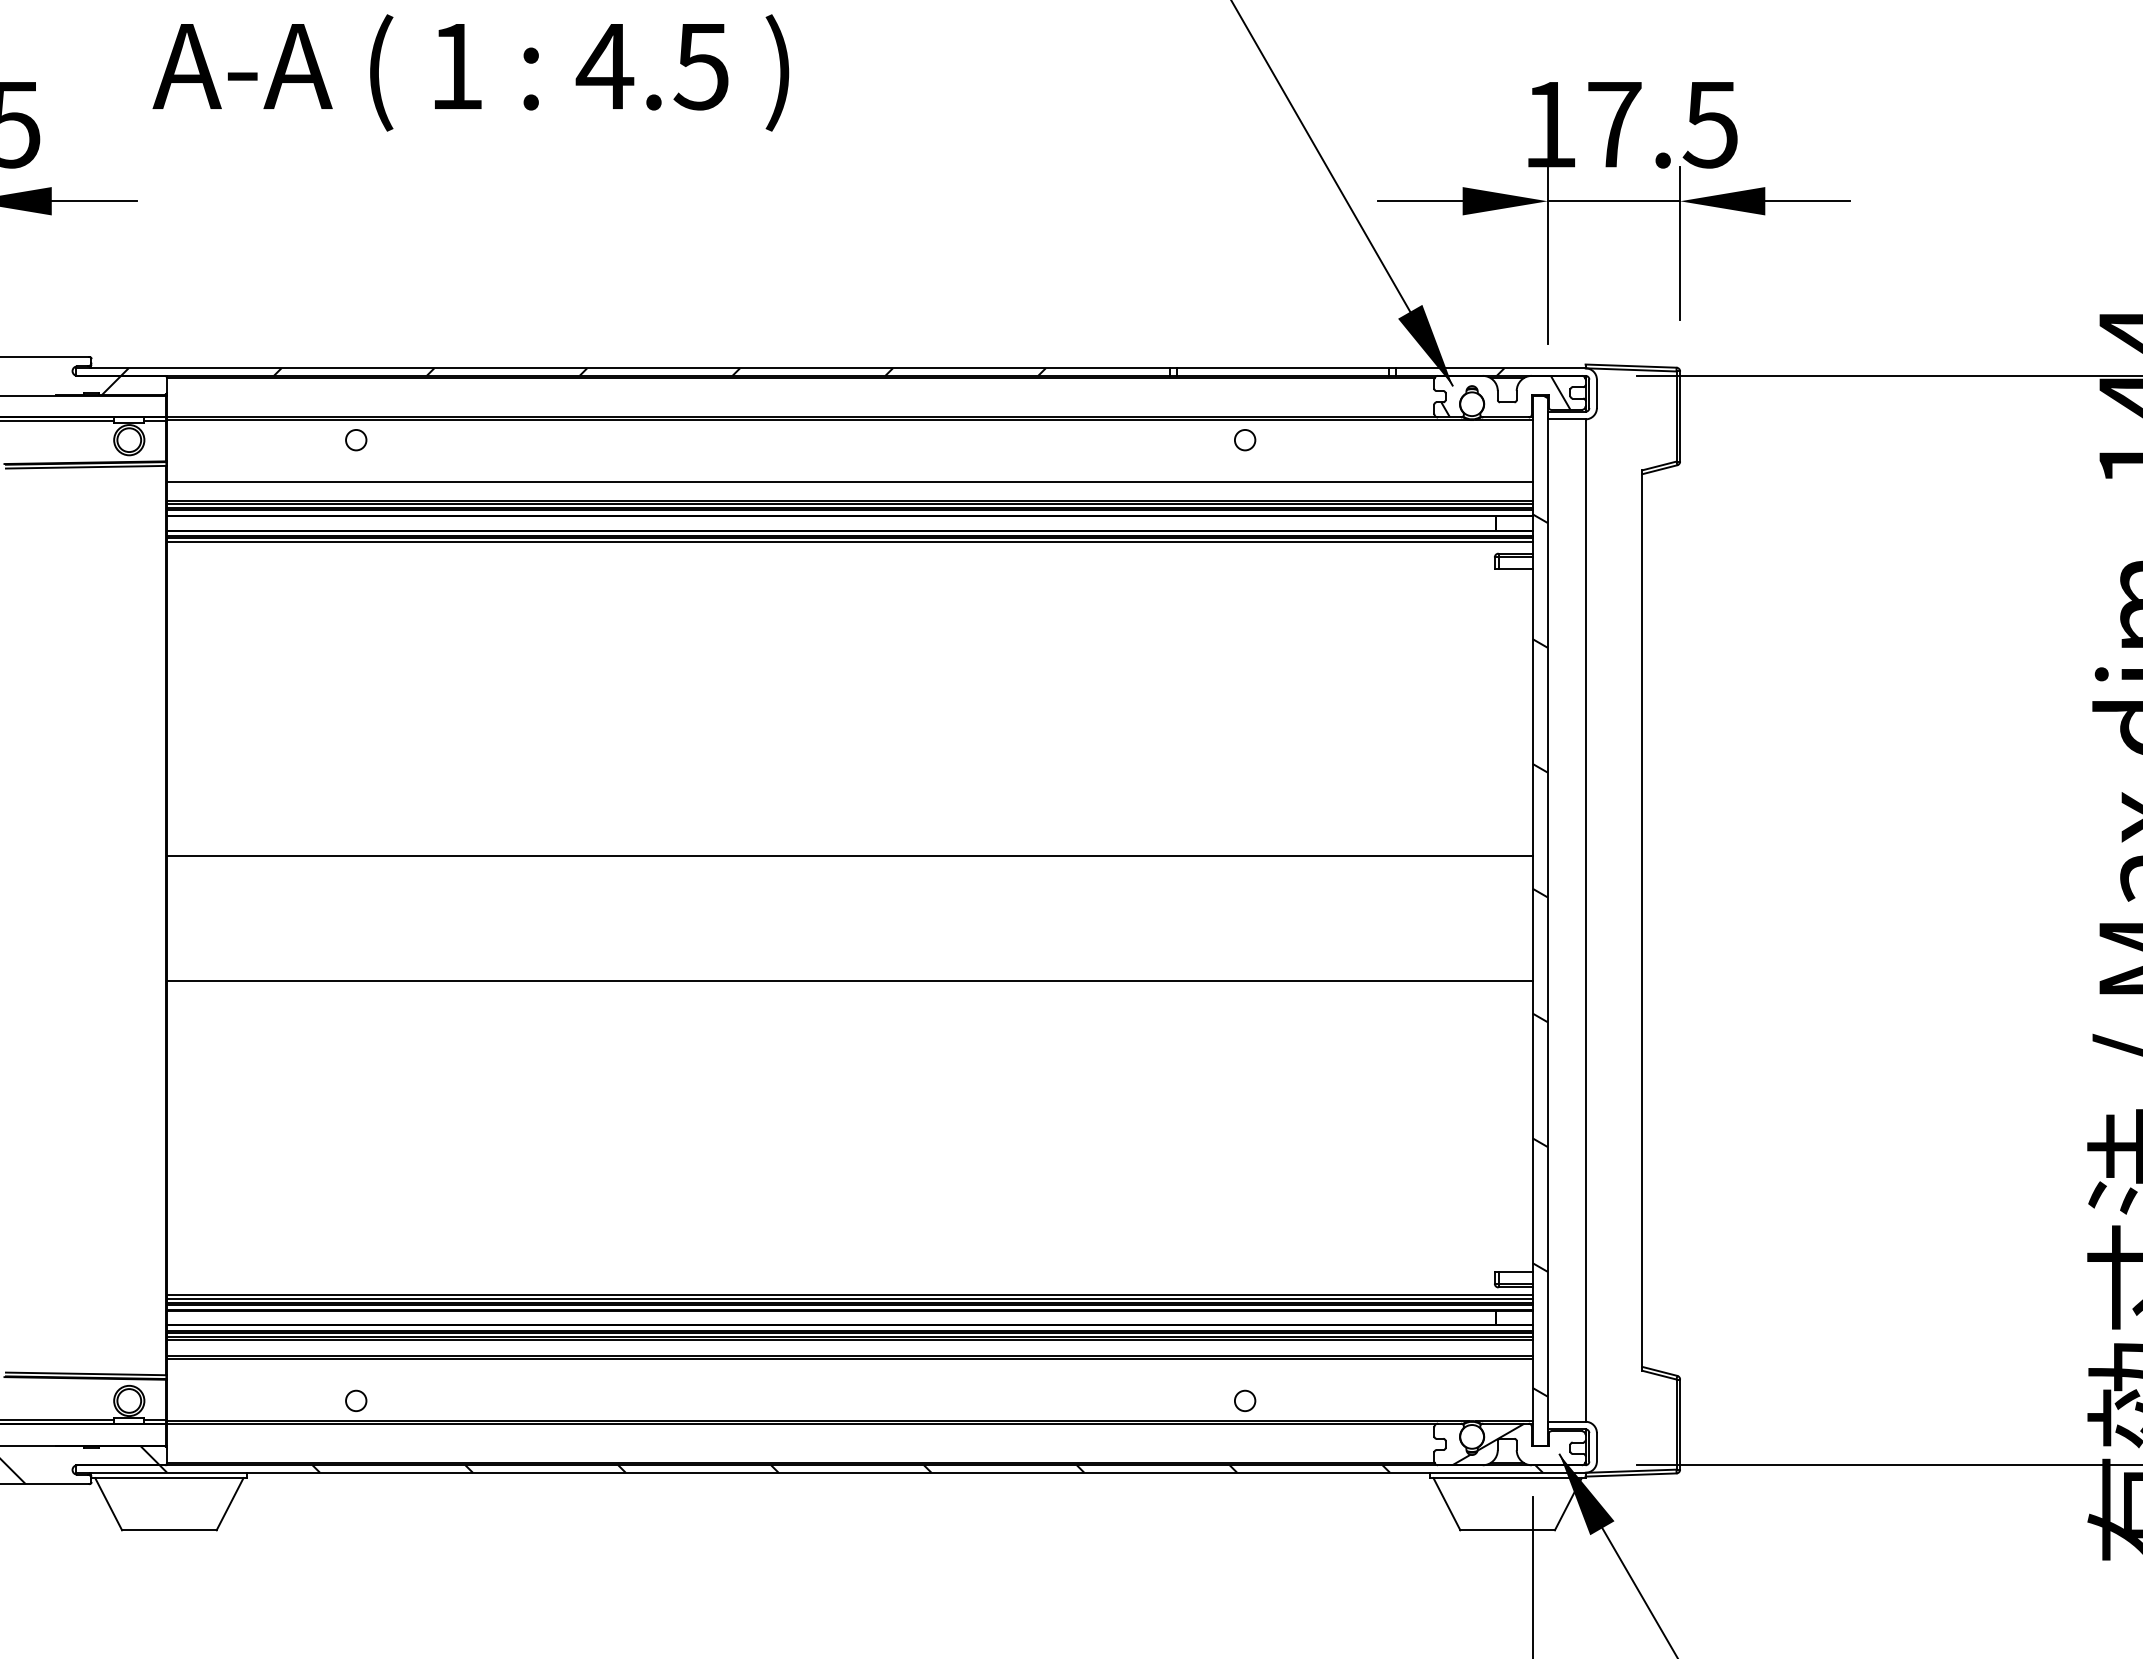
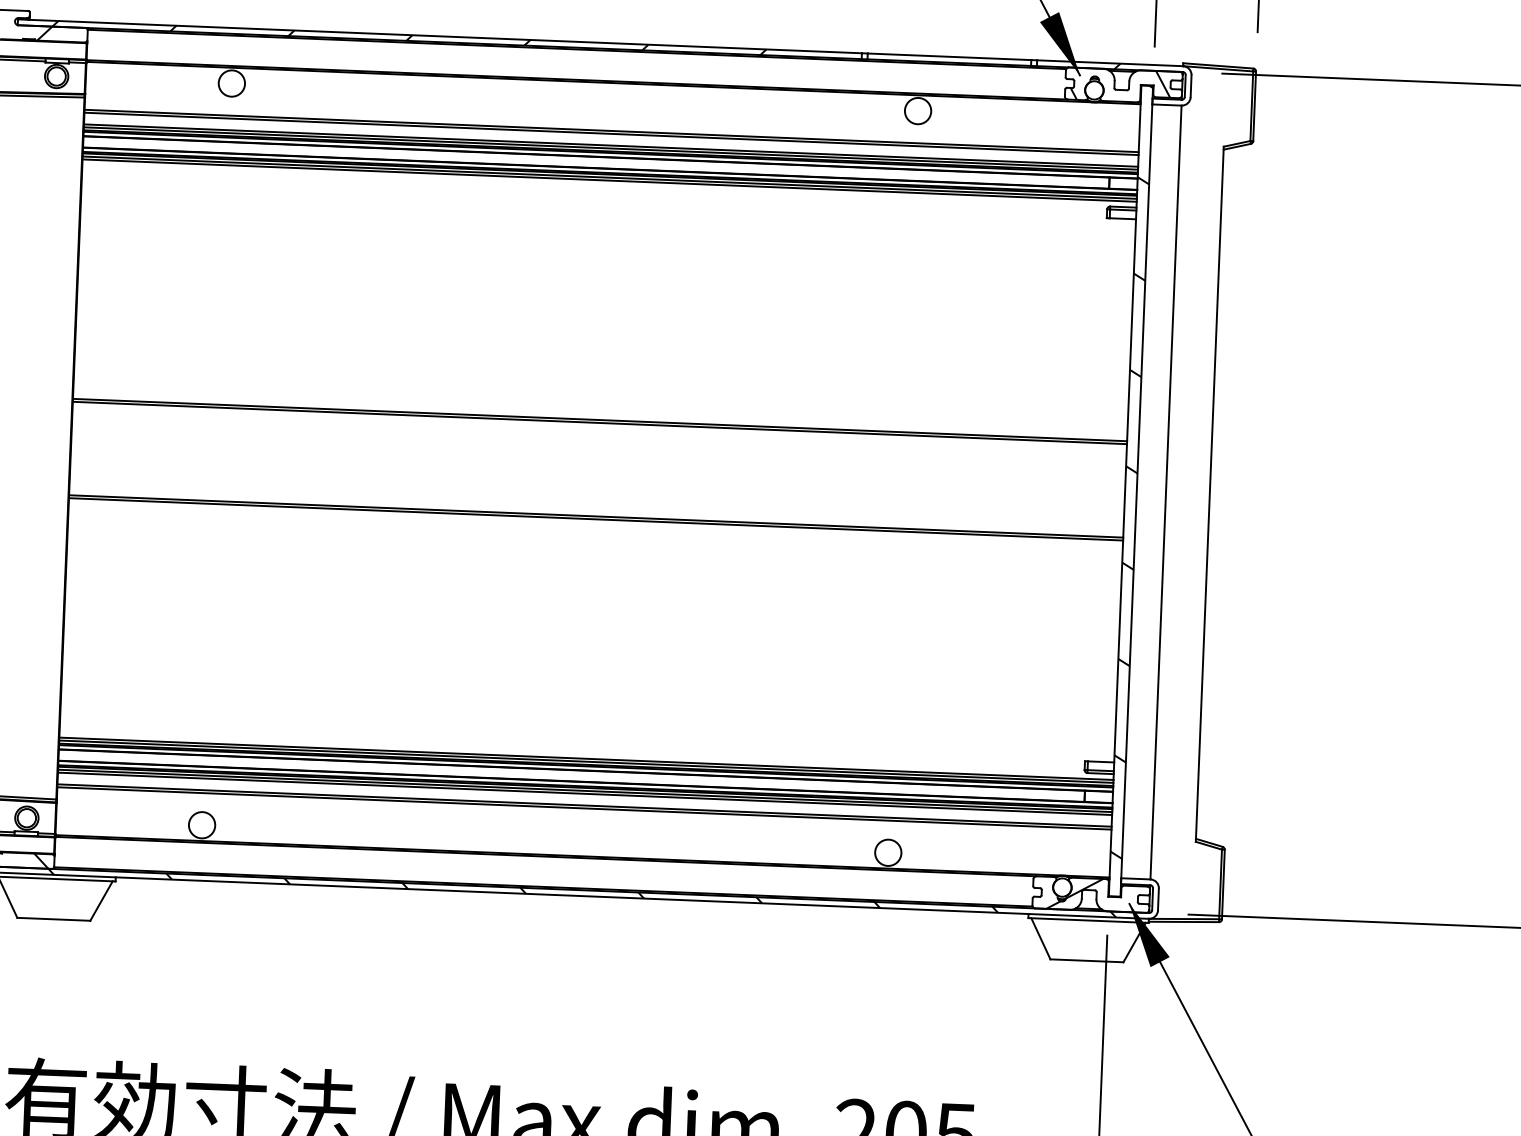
circle: (356, 440) -> (232, 83), size x1.67
circle: (1245, 440) -> (918, 111), size x1.67
line: (849, 485) -> (611, 133), added
line: (849, 546) -> (609, 180), added
line: (849, 860) -> (599, 423), added
line: (849, 984) -> (595, 519), added
circle: (356, 1400) -> (202, 824), size x1.67
circle: (1245, 1400) -> (888, 852), size x1.67

